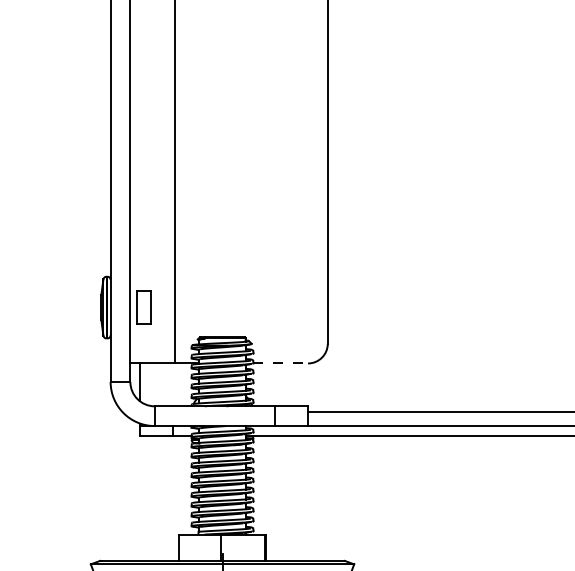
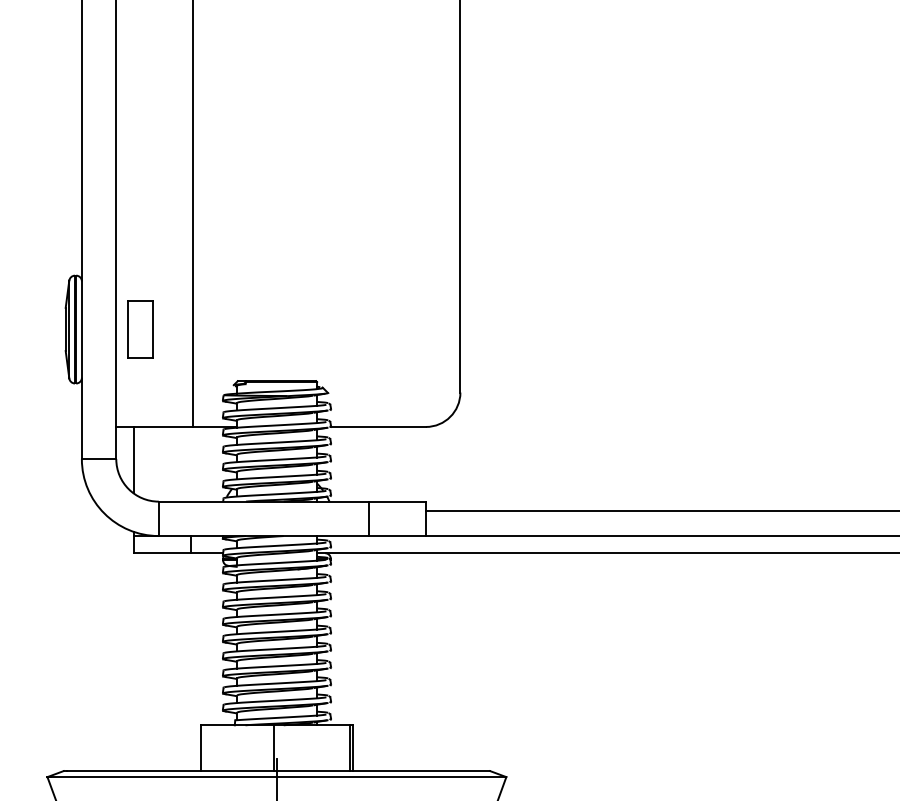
line: (281, 363) -> (379, 427), dashed -> solid

